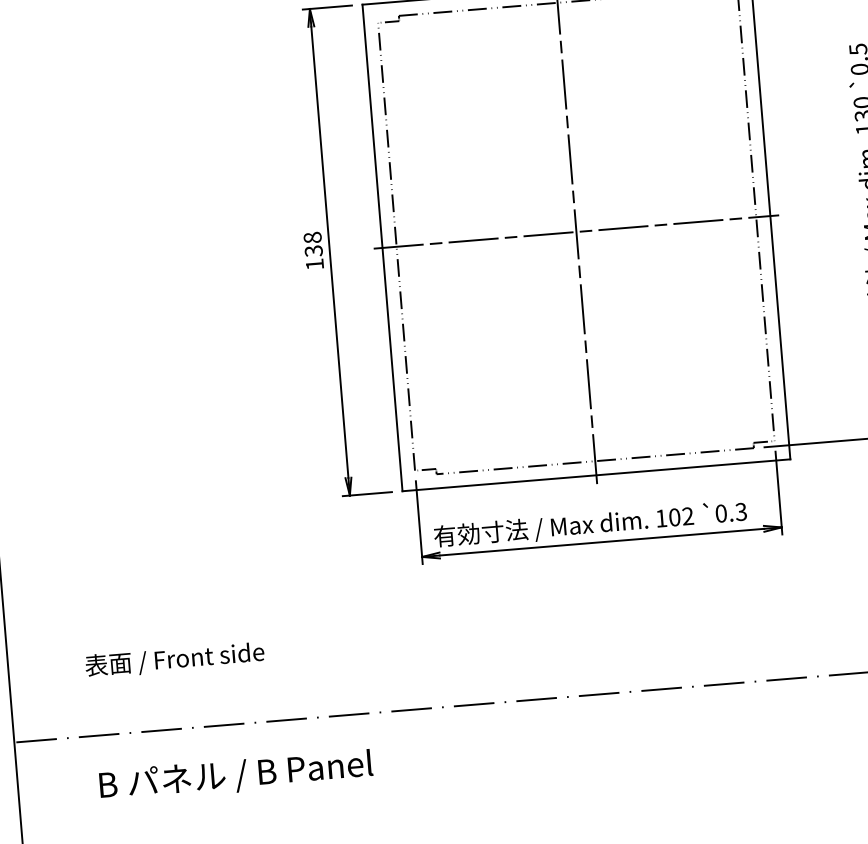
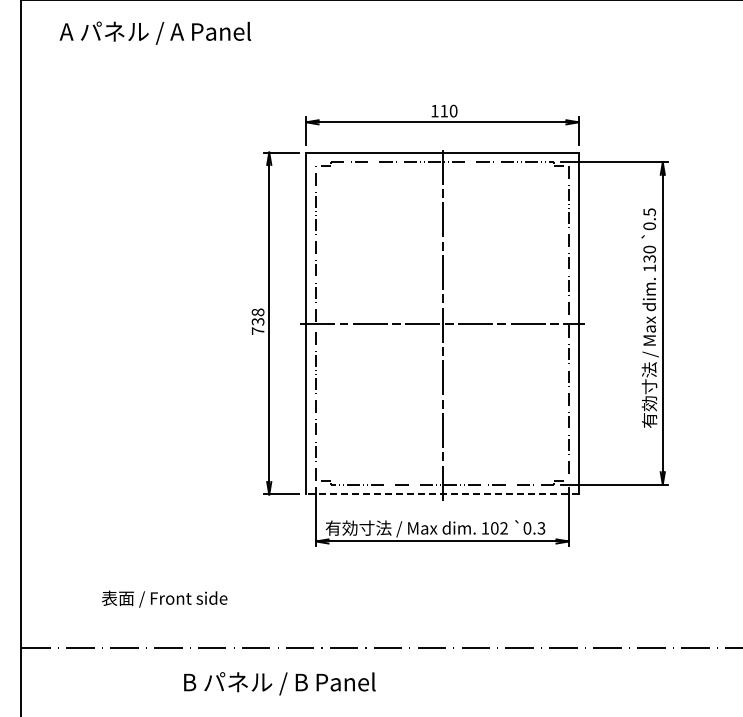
text: (315, 263) -> (258, 330), 138 -> 738
line: (596, 475) -> (442, 494), solid -> dashed
text: (174, 659) -> (164, 598), moved
text: (235, 775) -> (279, 683), moved

